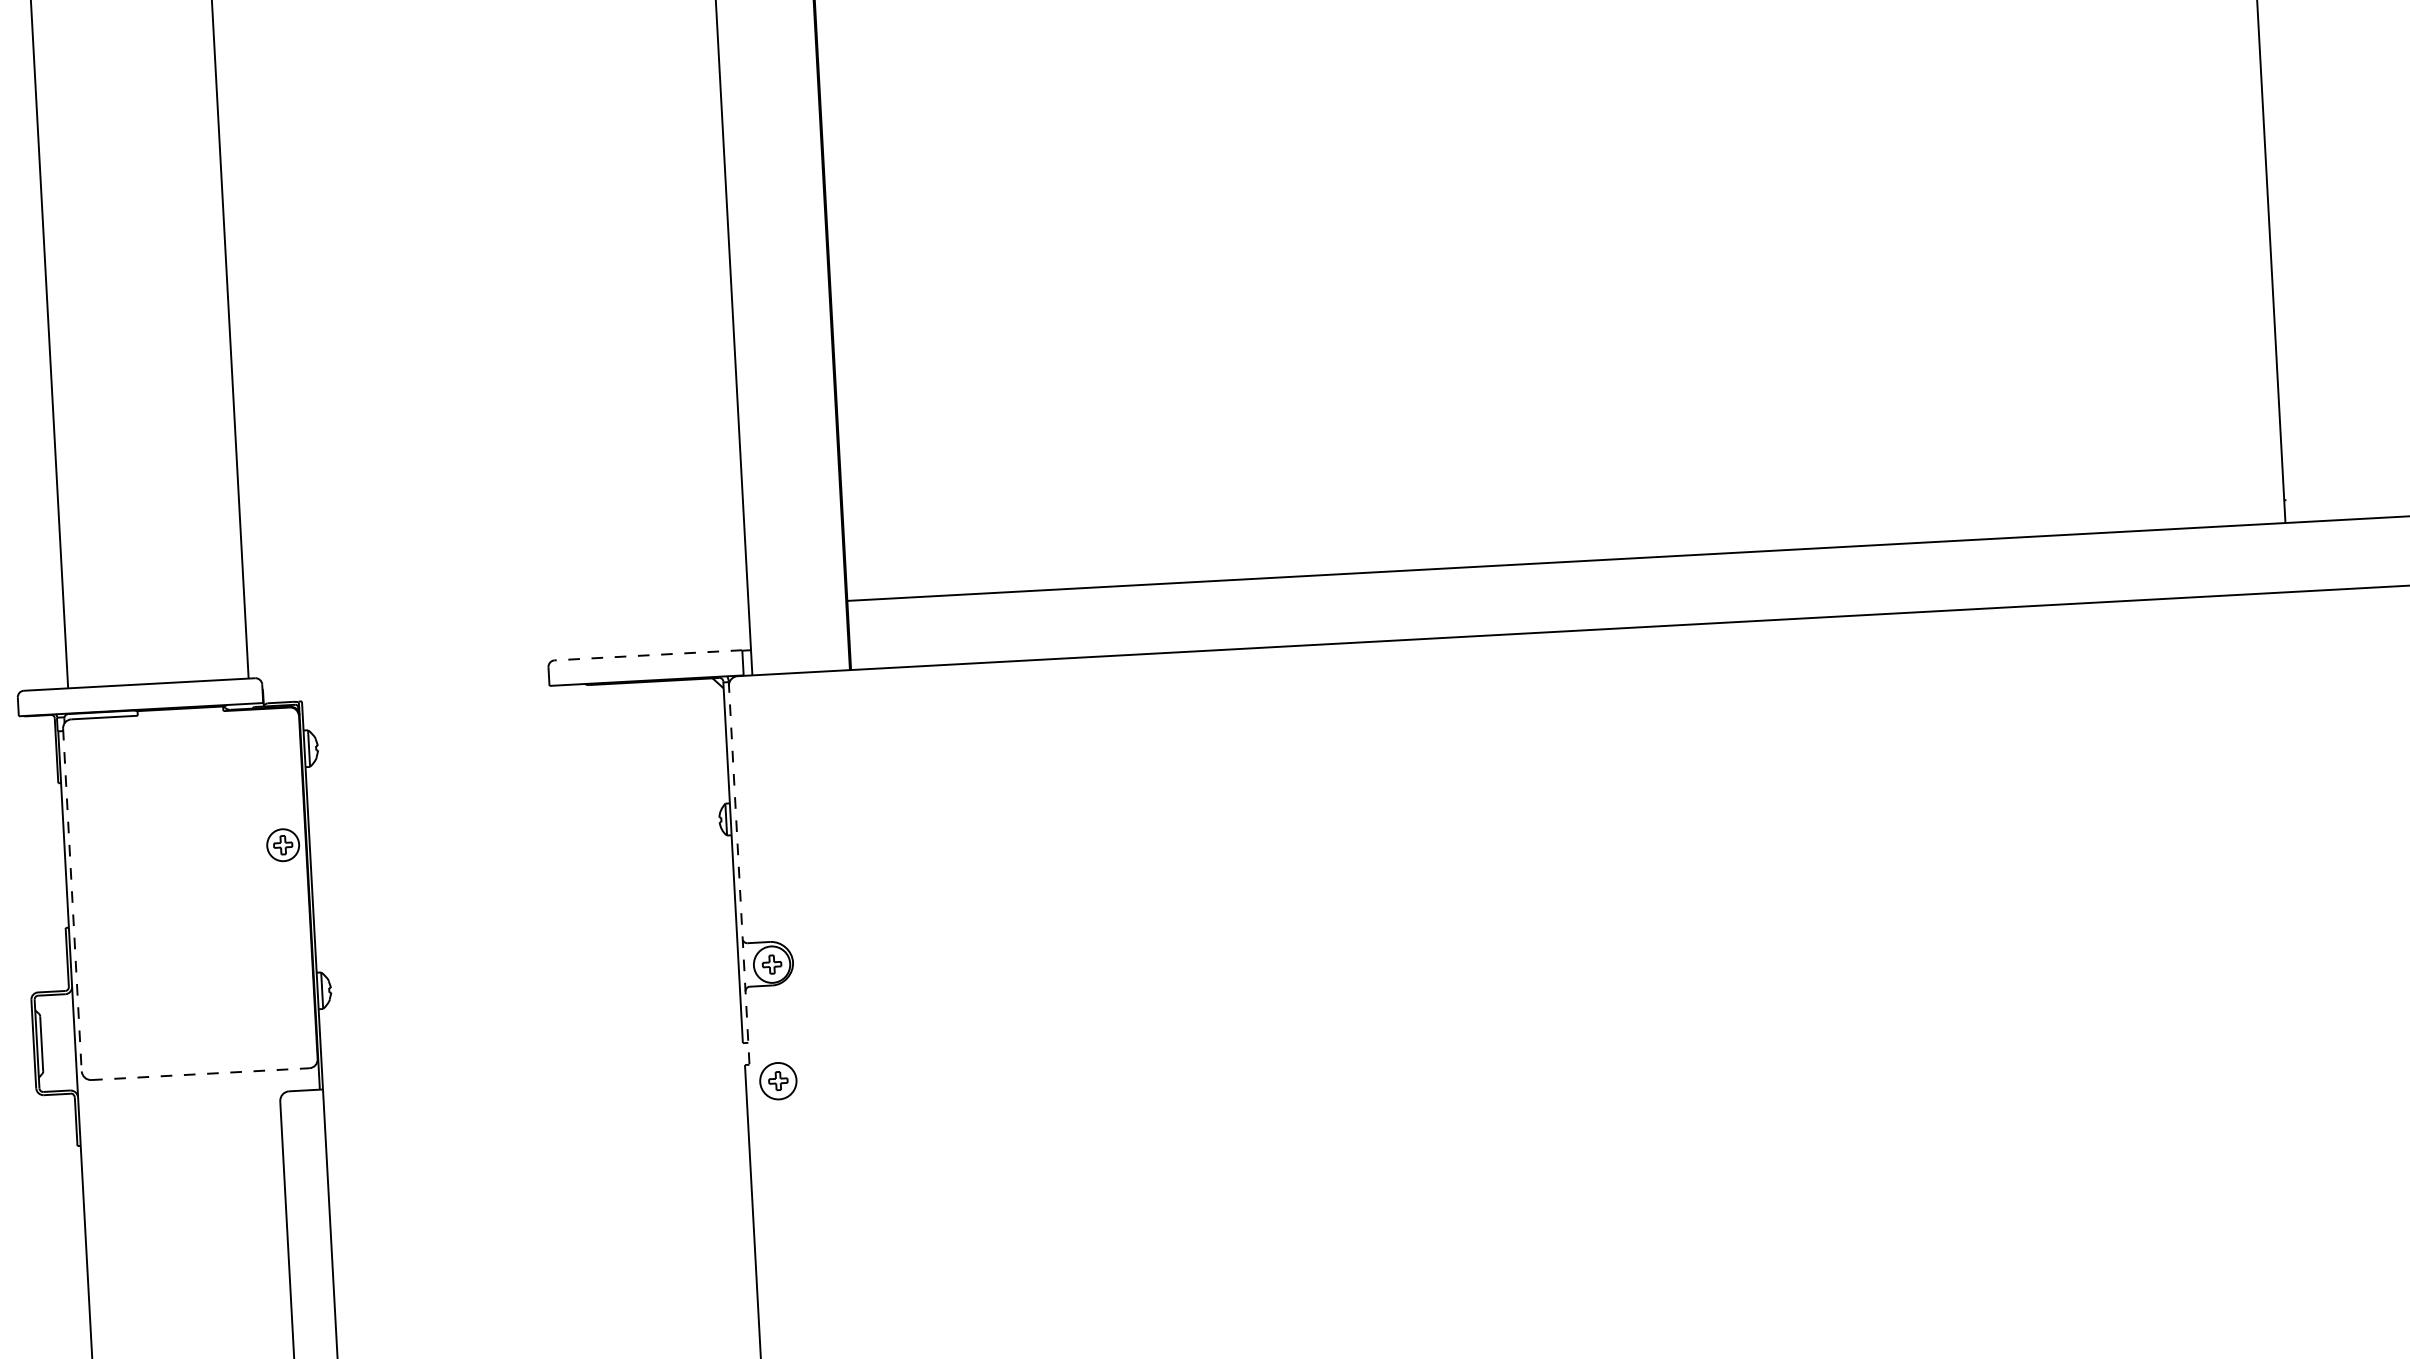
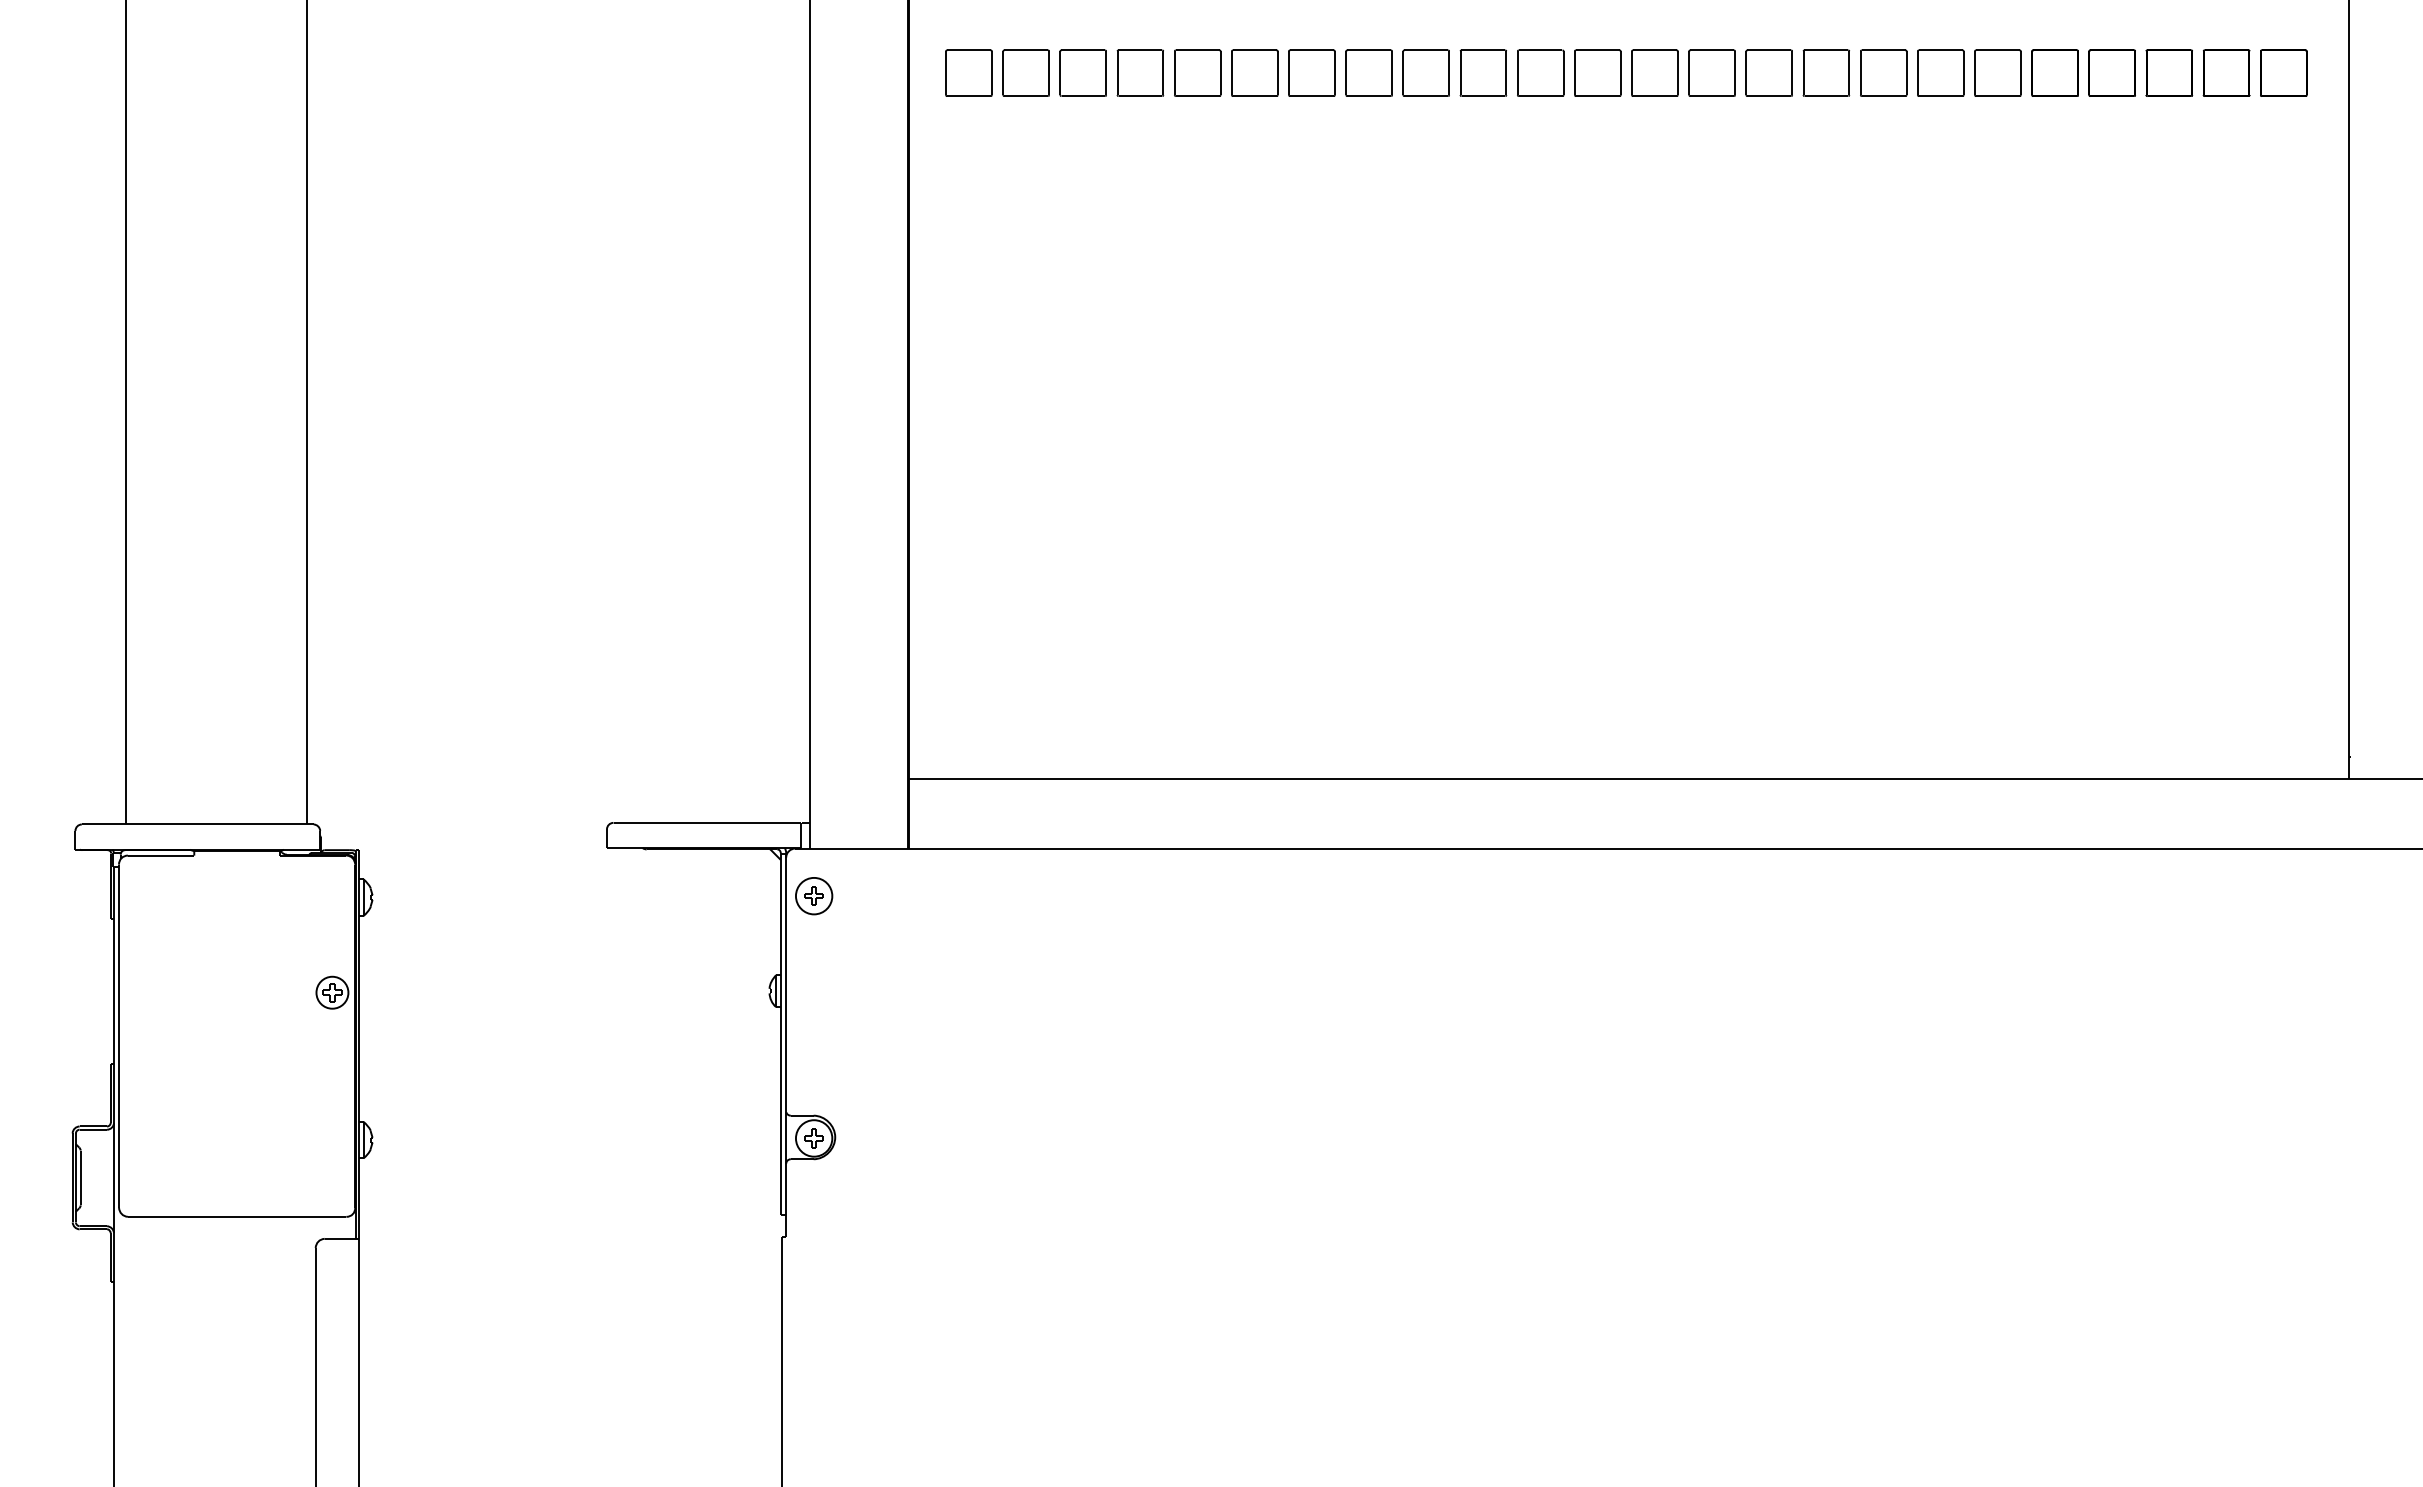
line: (648, 654) -> (707, 822), dashed -> solid
line: (739, 873) -> (786, 1045), dashed -> solid
line: (72, 900) -> (119, 1036), dashed -> solid
line: (200, 1073) -> (237, 1216), dashed -> solid
part: (778, 1081) -> (814, 896), moved

